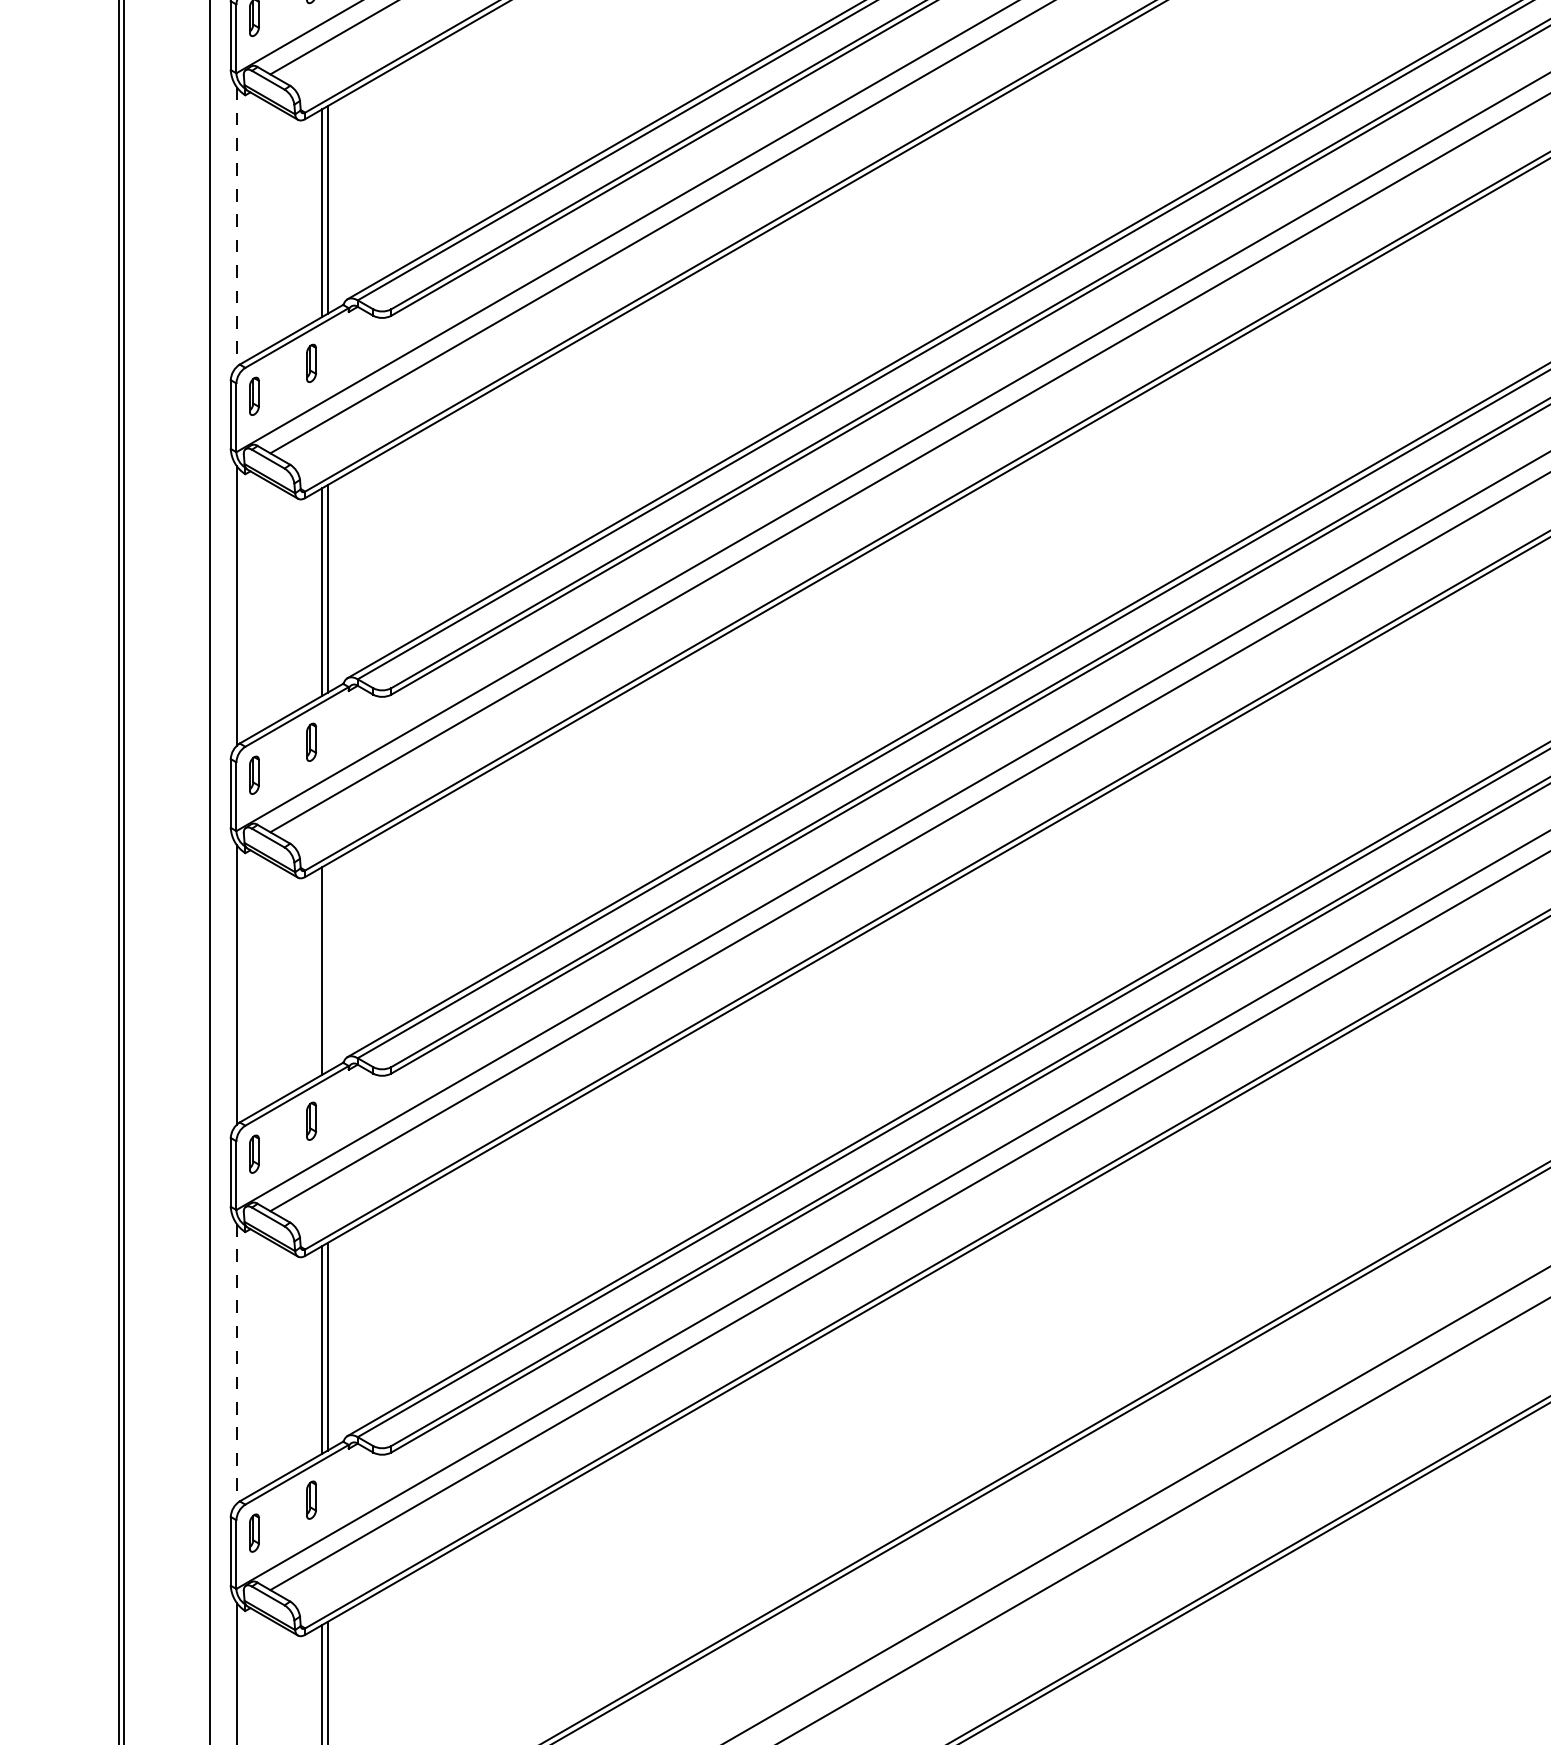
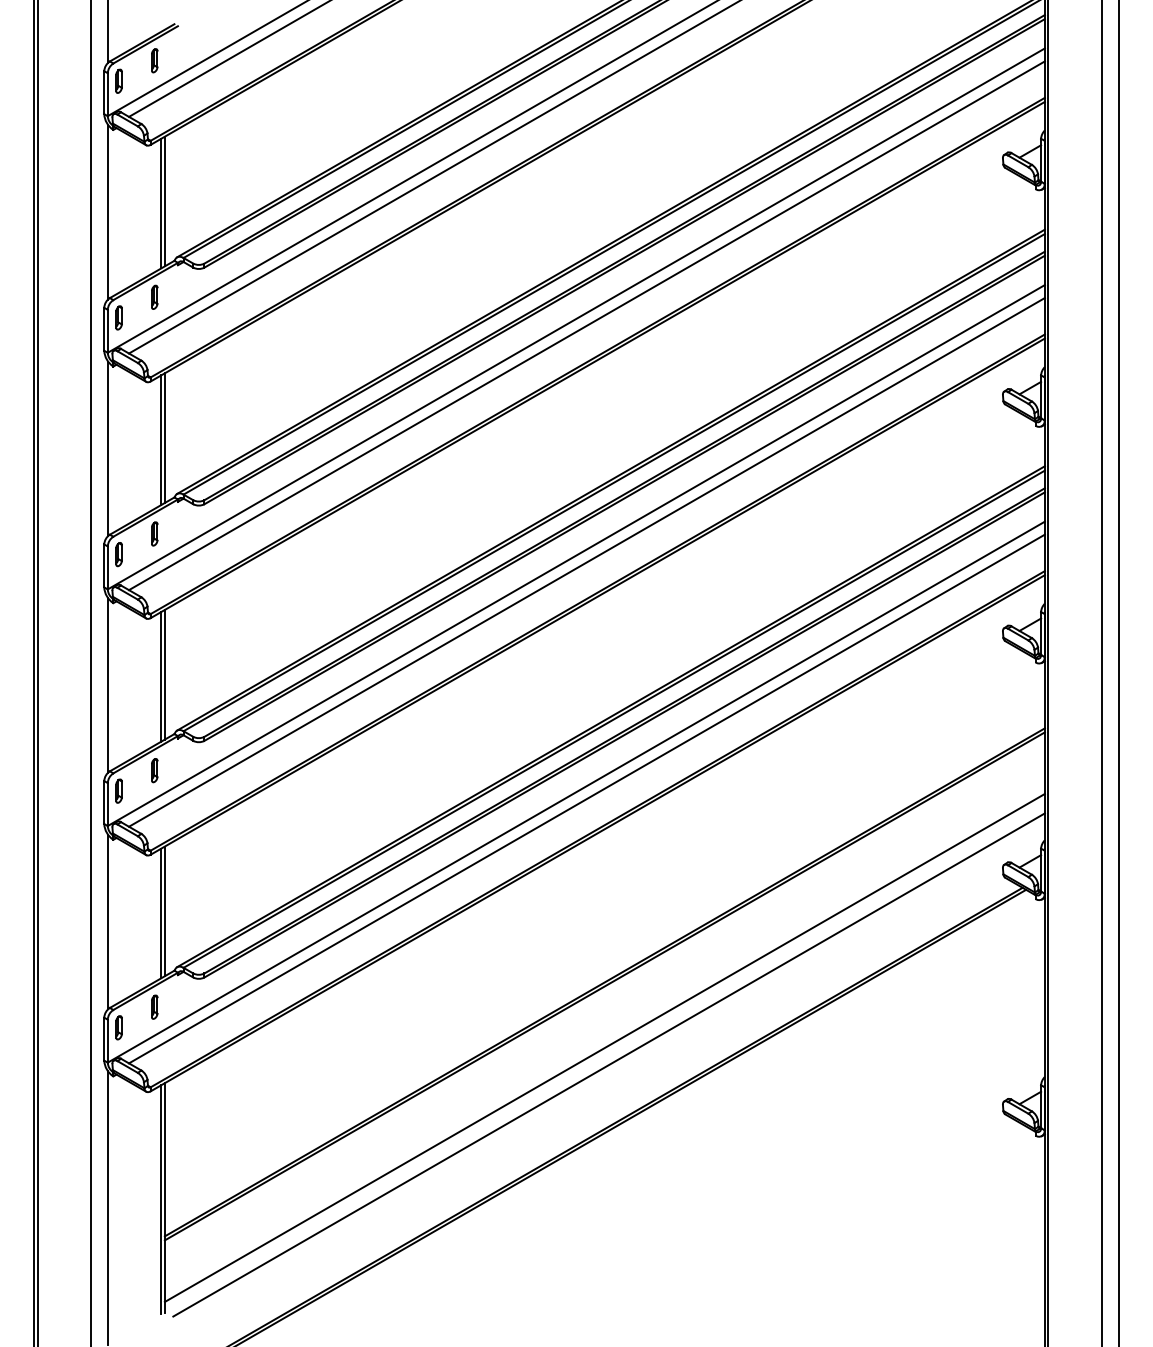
line: (237, 227) -> (108, 212), dashed -> solid
line: (327, 967) -> (164, 674), added
line: (237, 1364) -> (108, 922), dashed -> solid

